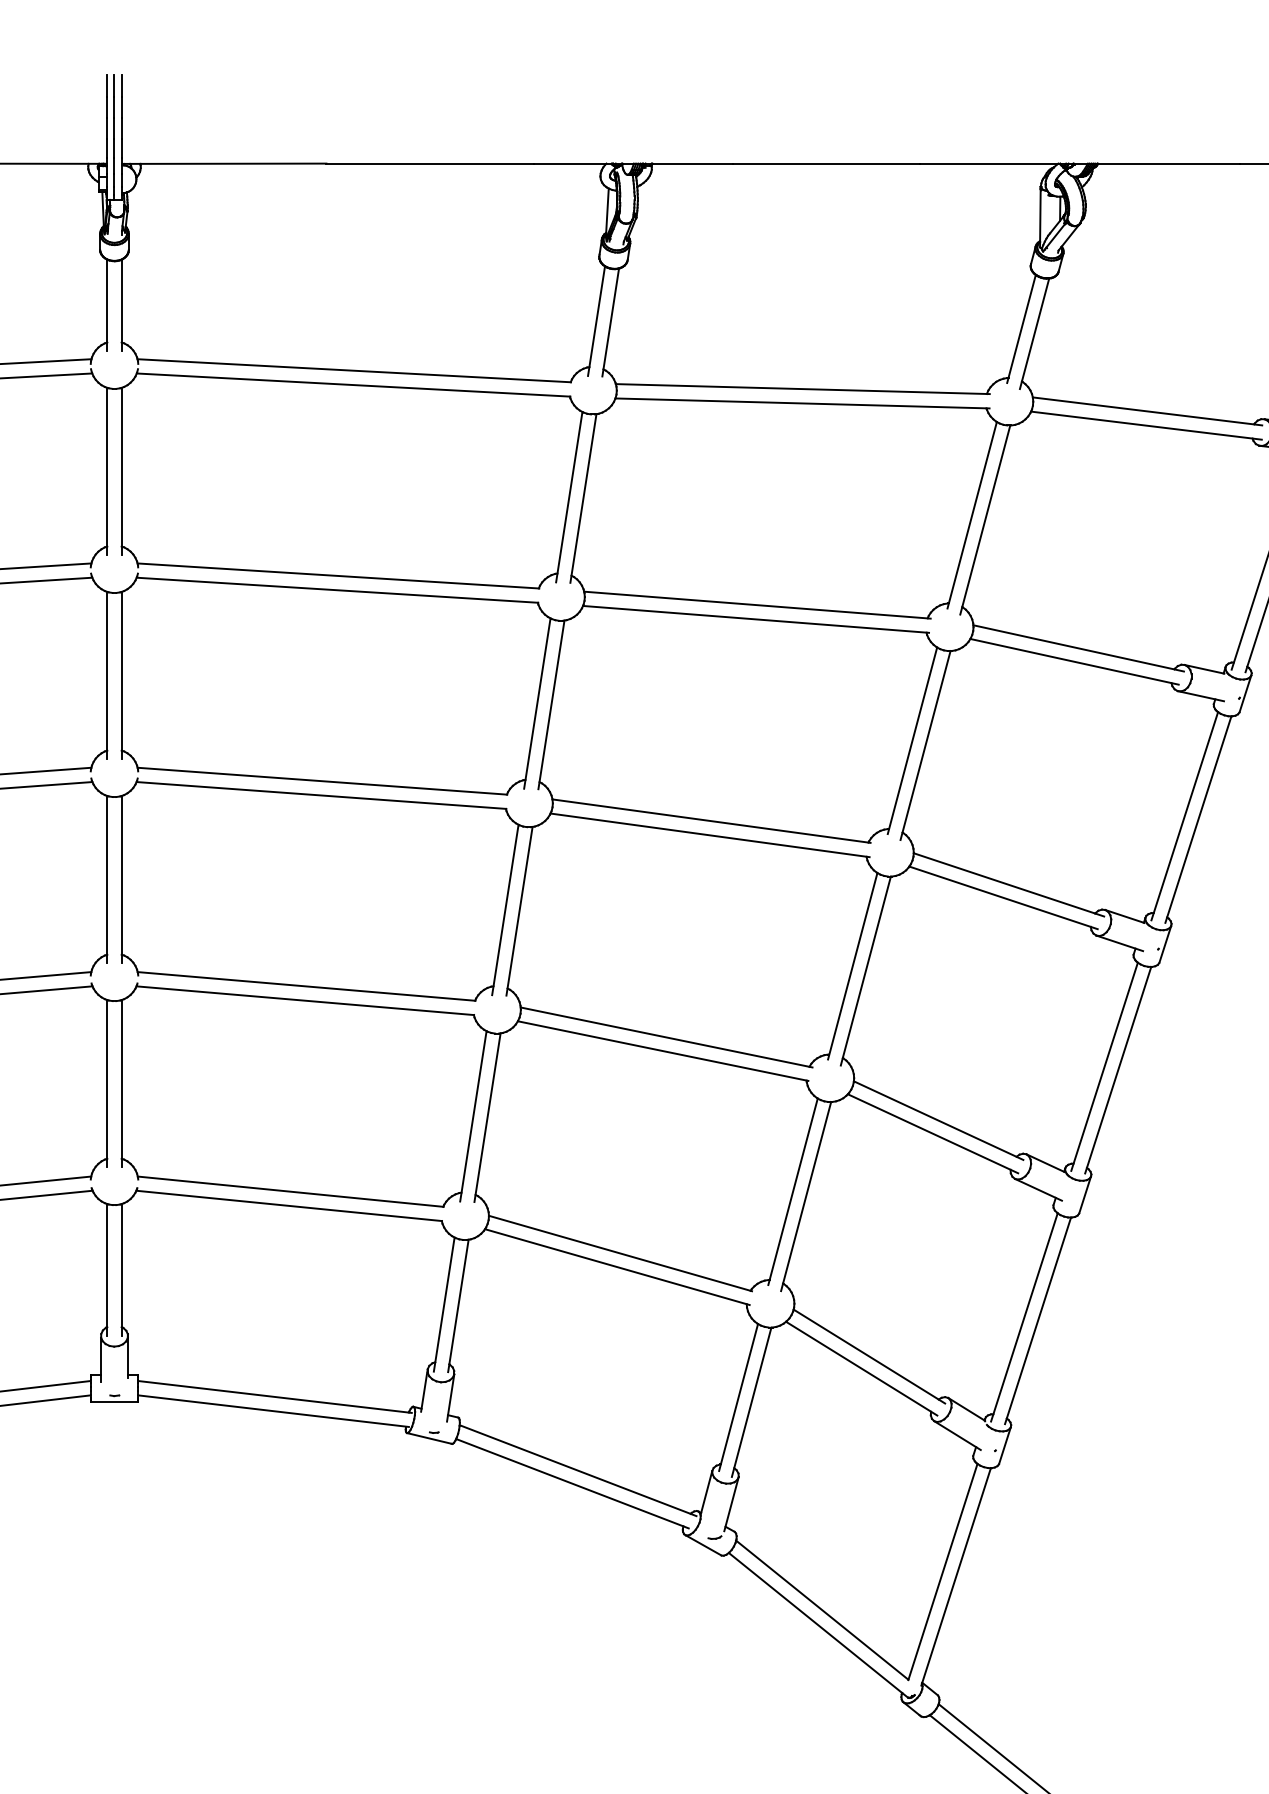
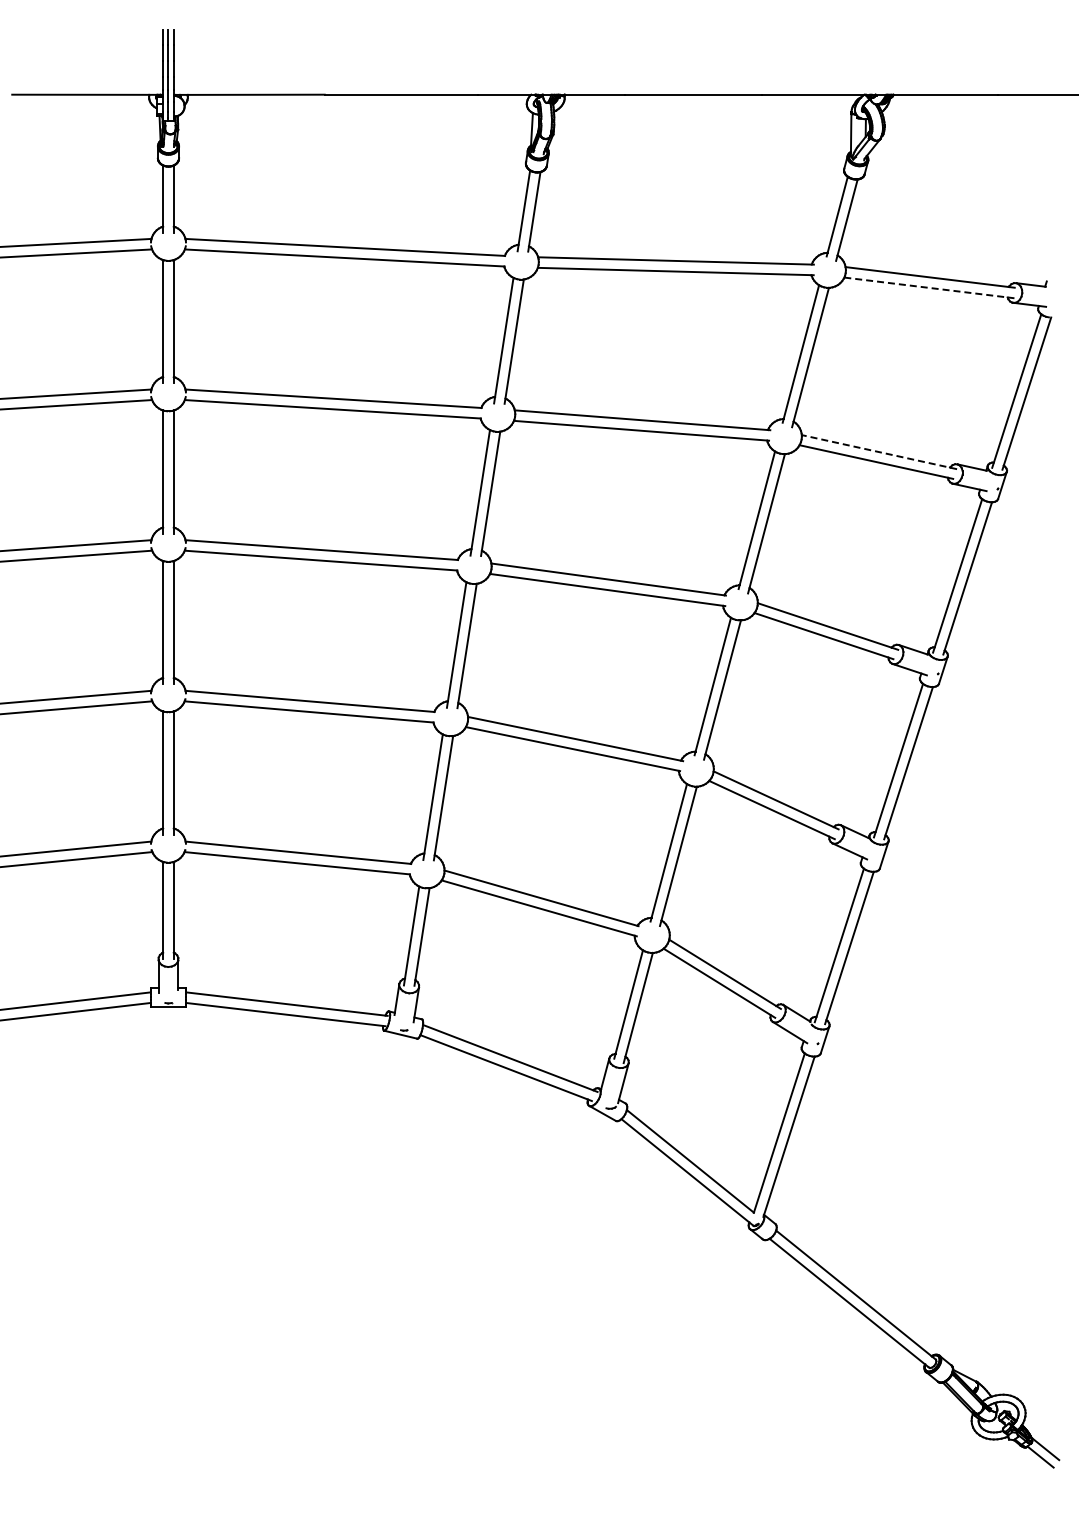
line: (1146, 425) -> (929, 287), solid -> dashed
line: (1077, 648) -> (878, 452), solid -> dashed

